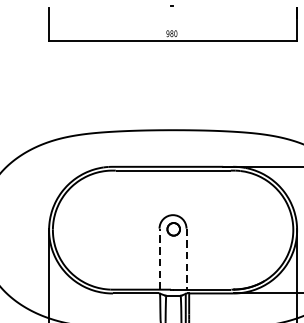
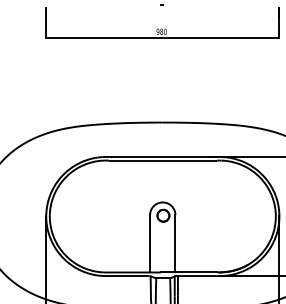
line: (159, 258) -> (150, 243), dashed -> solid
line: (186, 258) -> (175, 243), dashed -> solid

